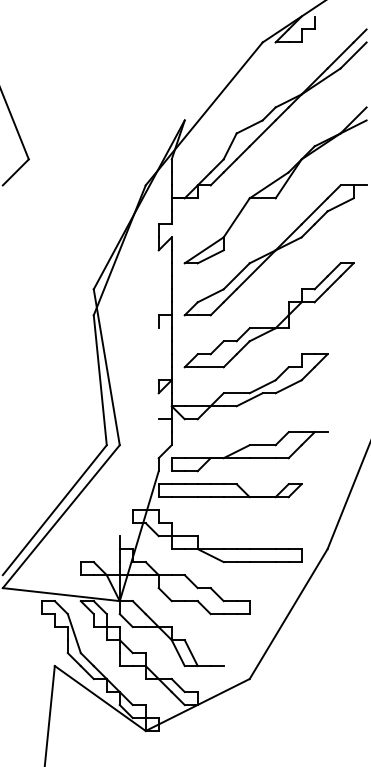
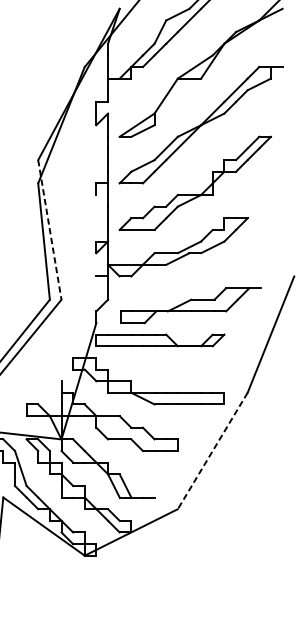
line: (106, 367) -> (49, 230), solid -> dashed
part: (249, 451) -> (191, 305), moved
line: (288, 614) -> (212, 451), solid -> dashed

